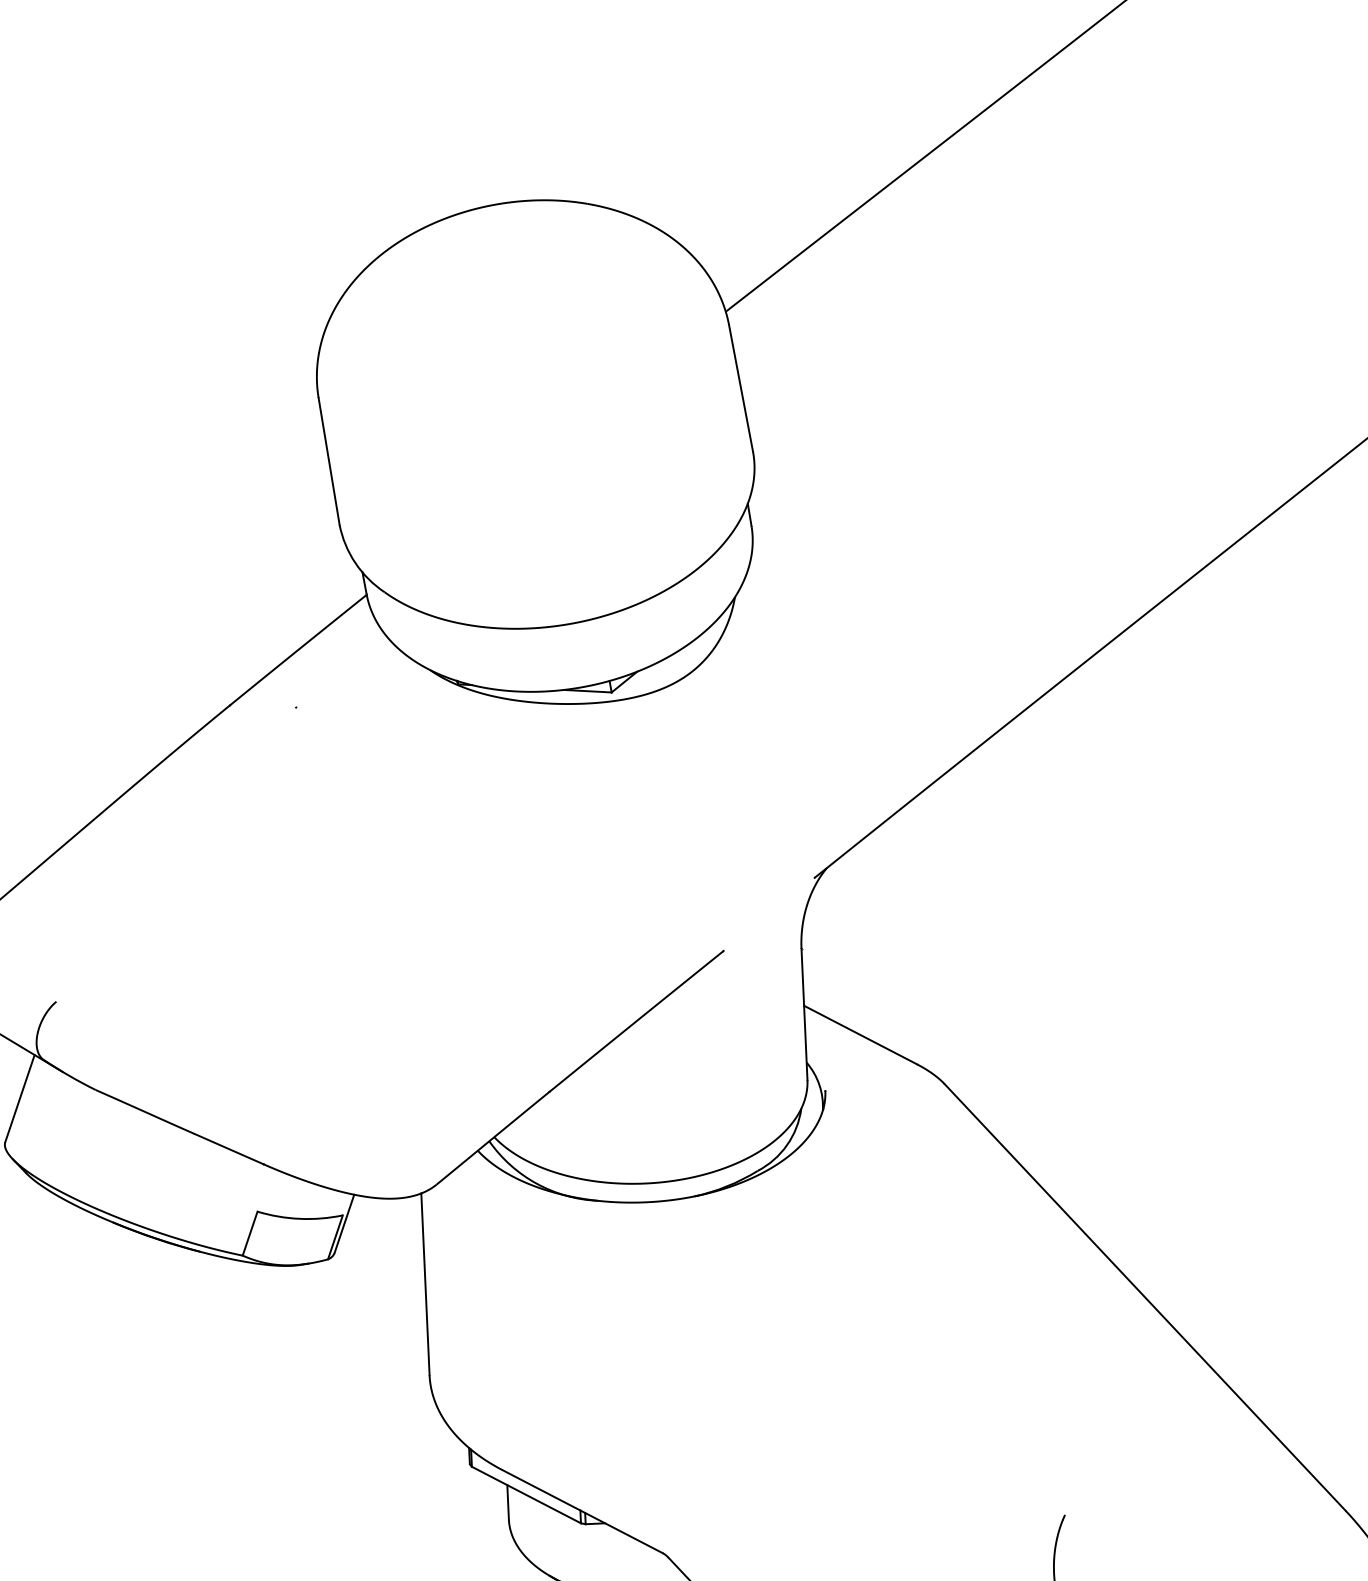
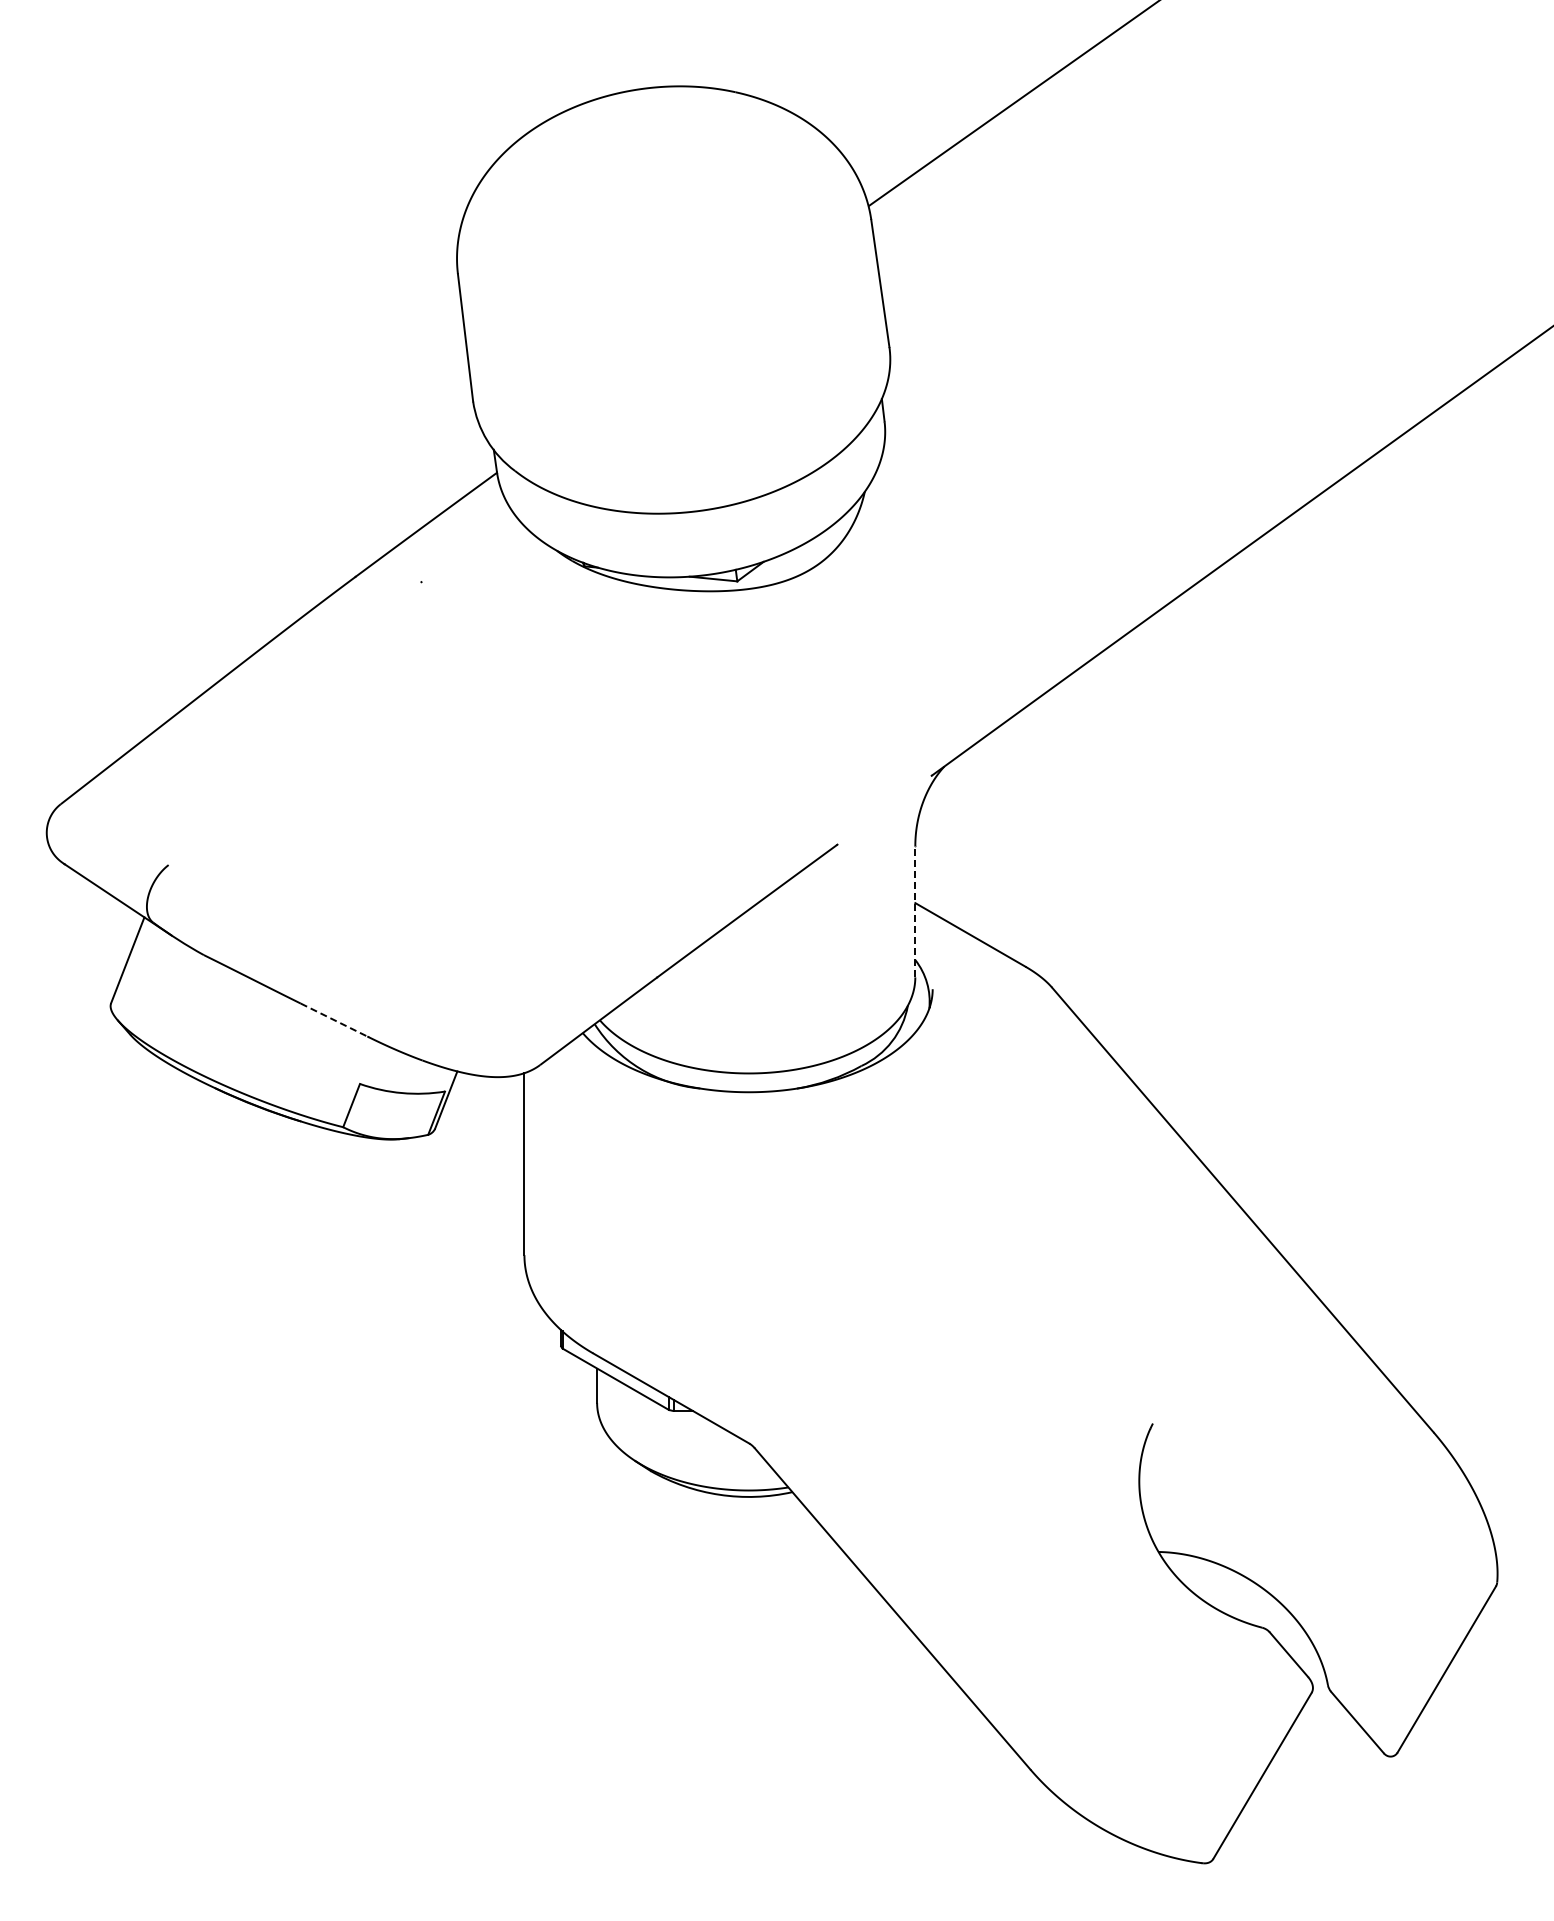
line: (804, 1014) -> (915, 911), solid -> dashed
line: (229, 1149) -> (334, 1020), solid -> dashed

